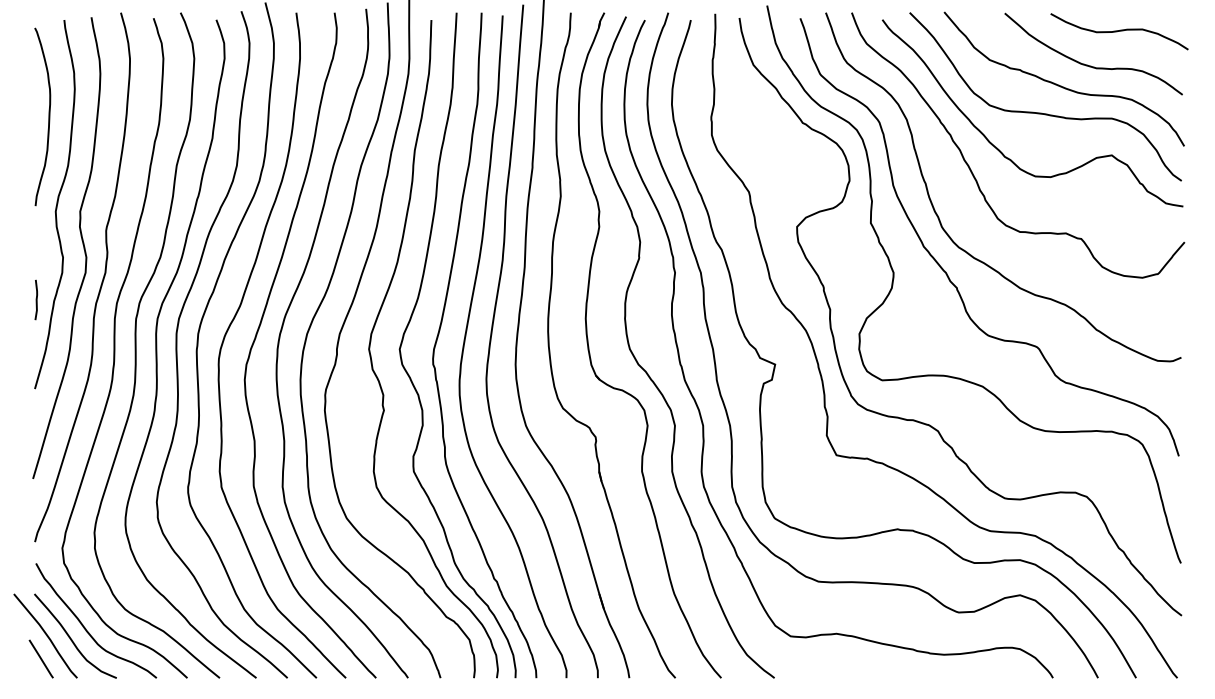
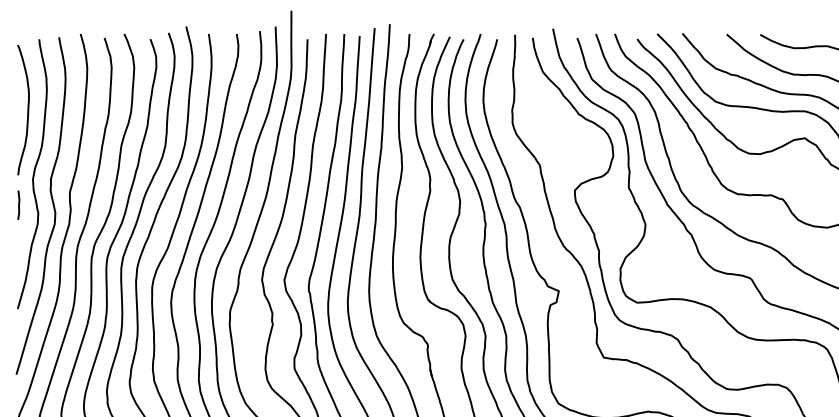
curve: (36, 299) -> (18, 204), moved

